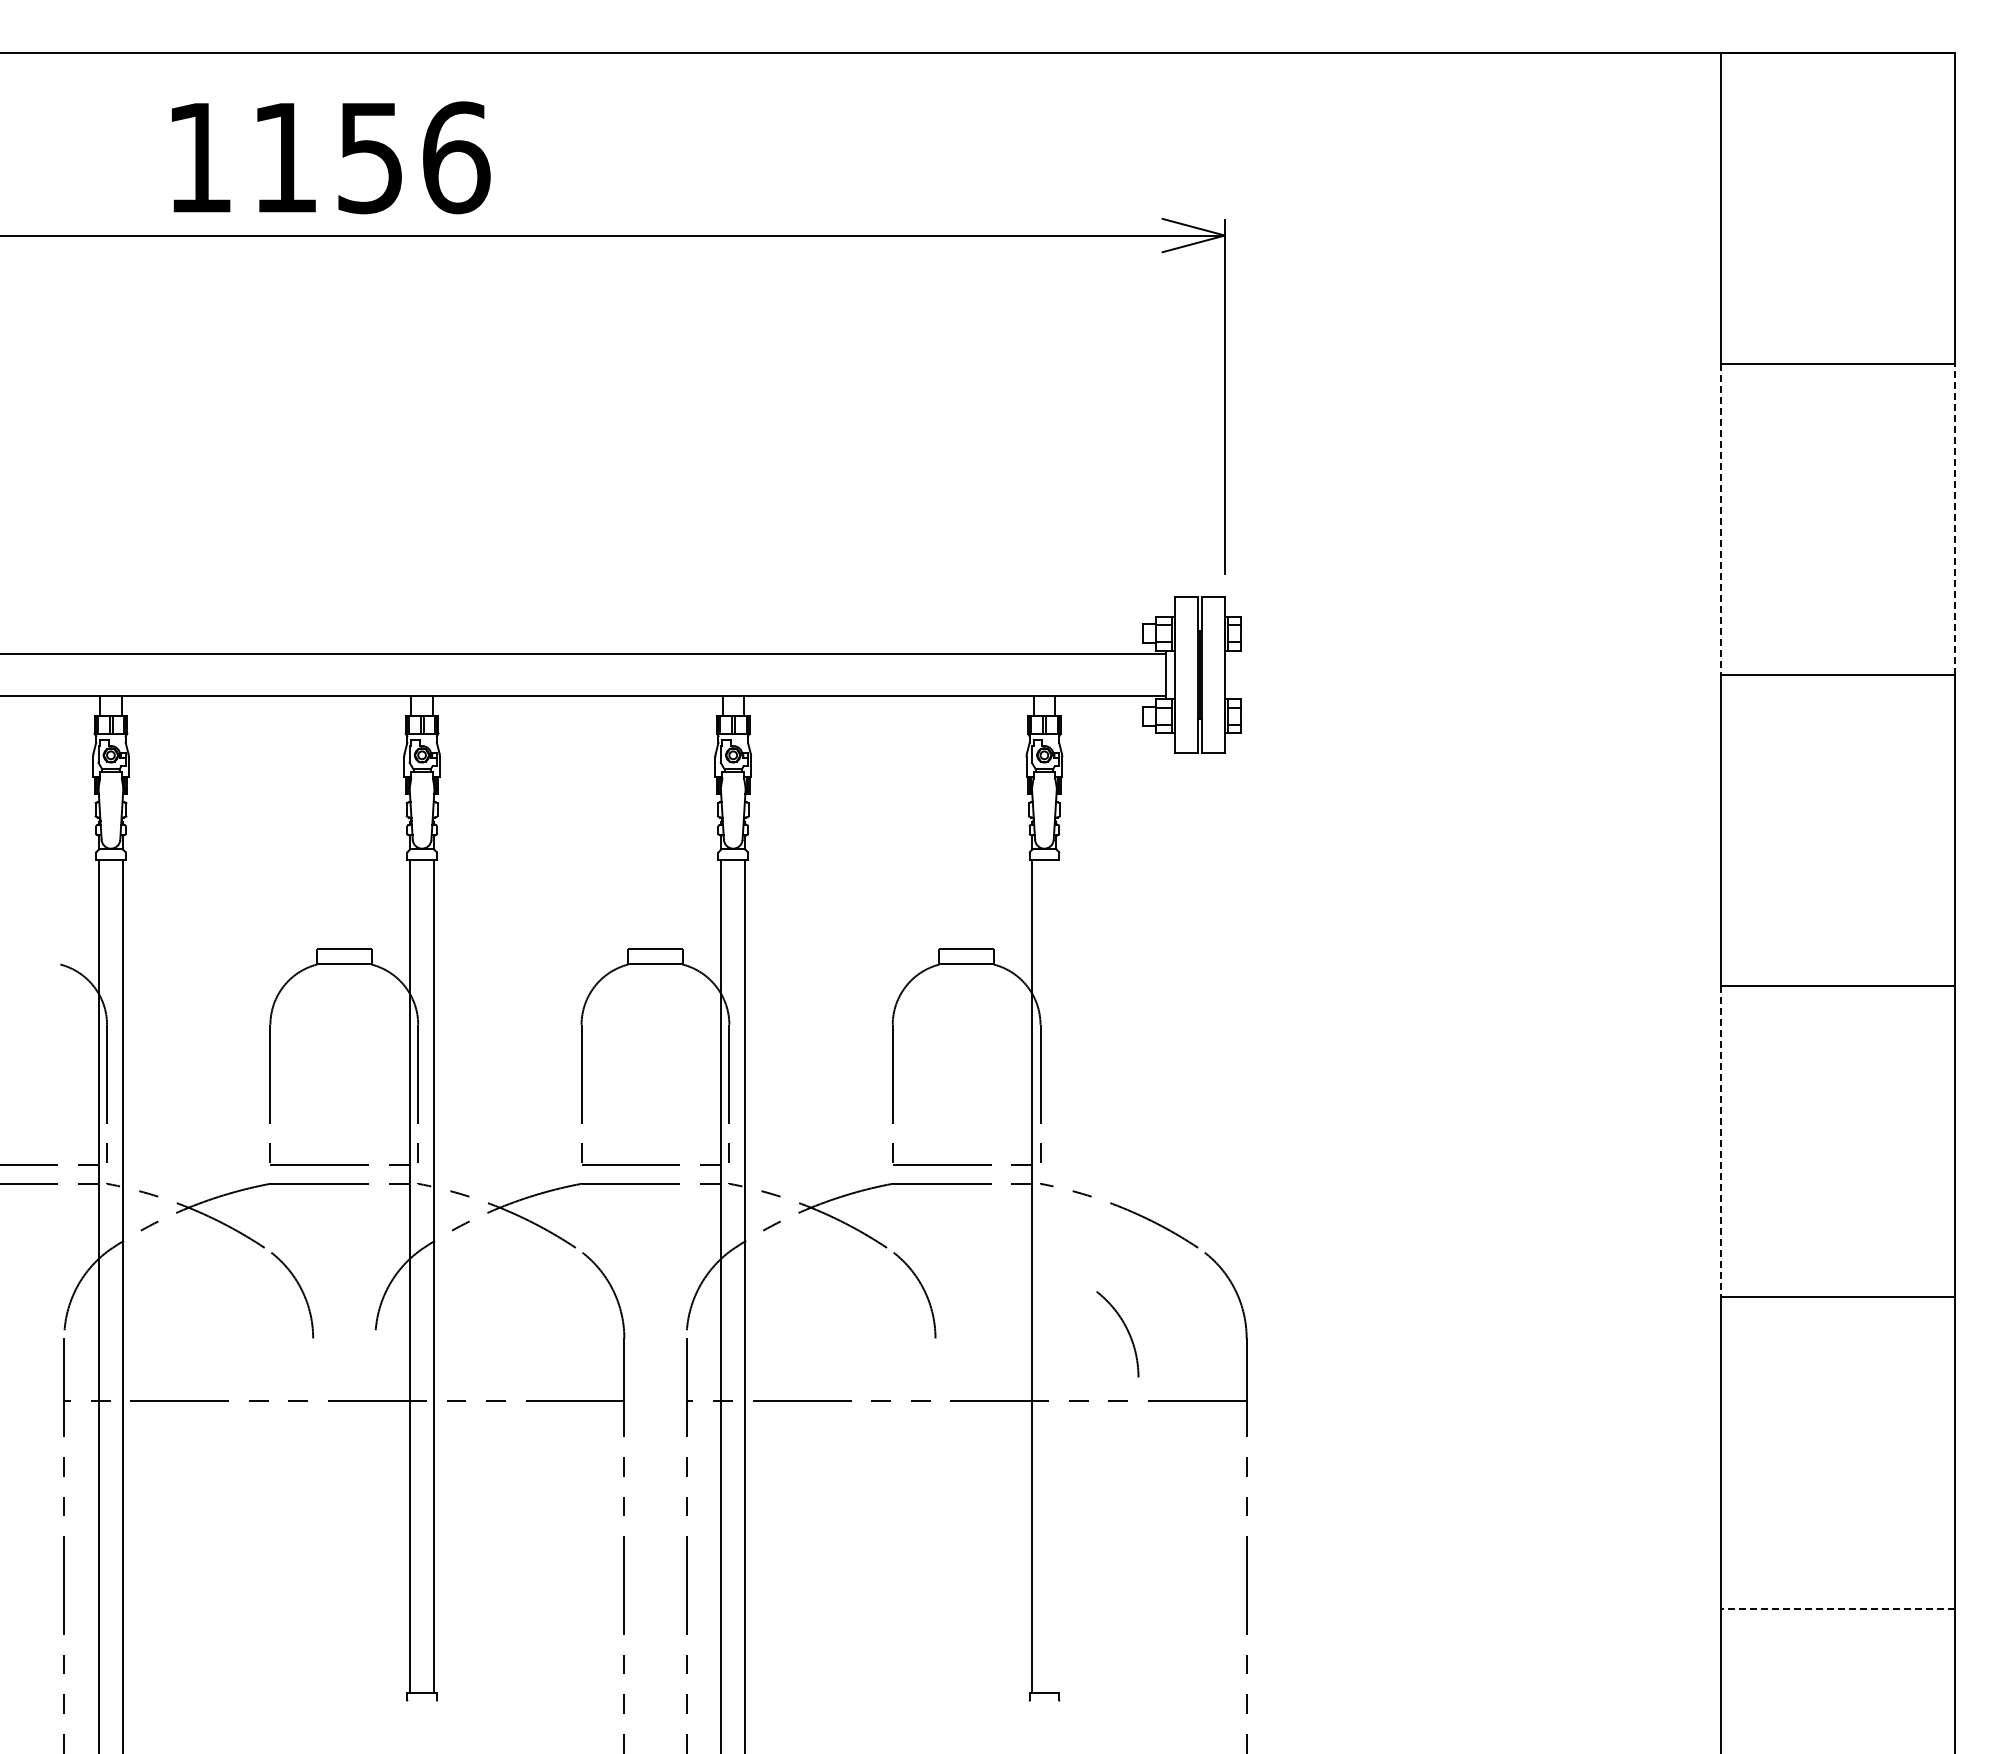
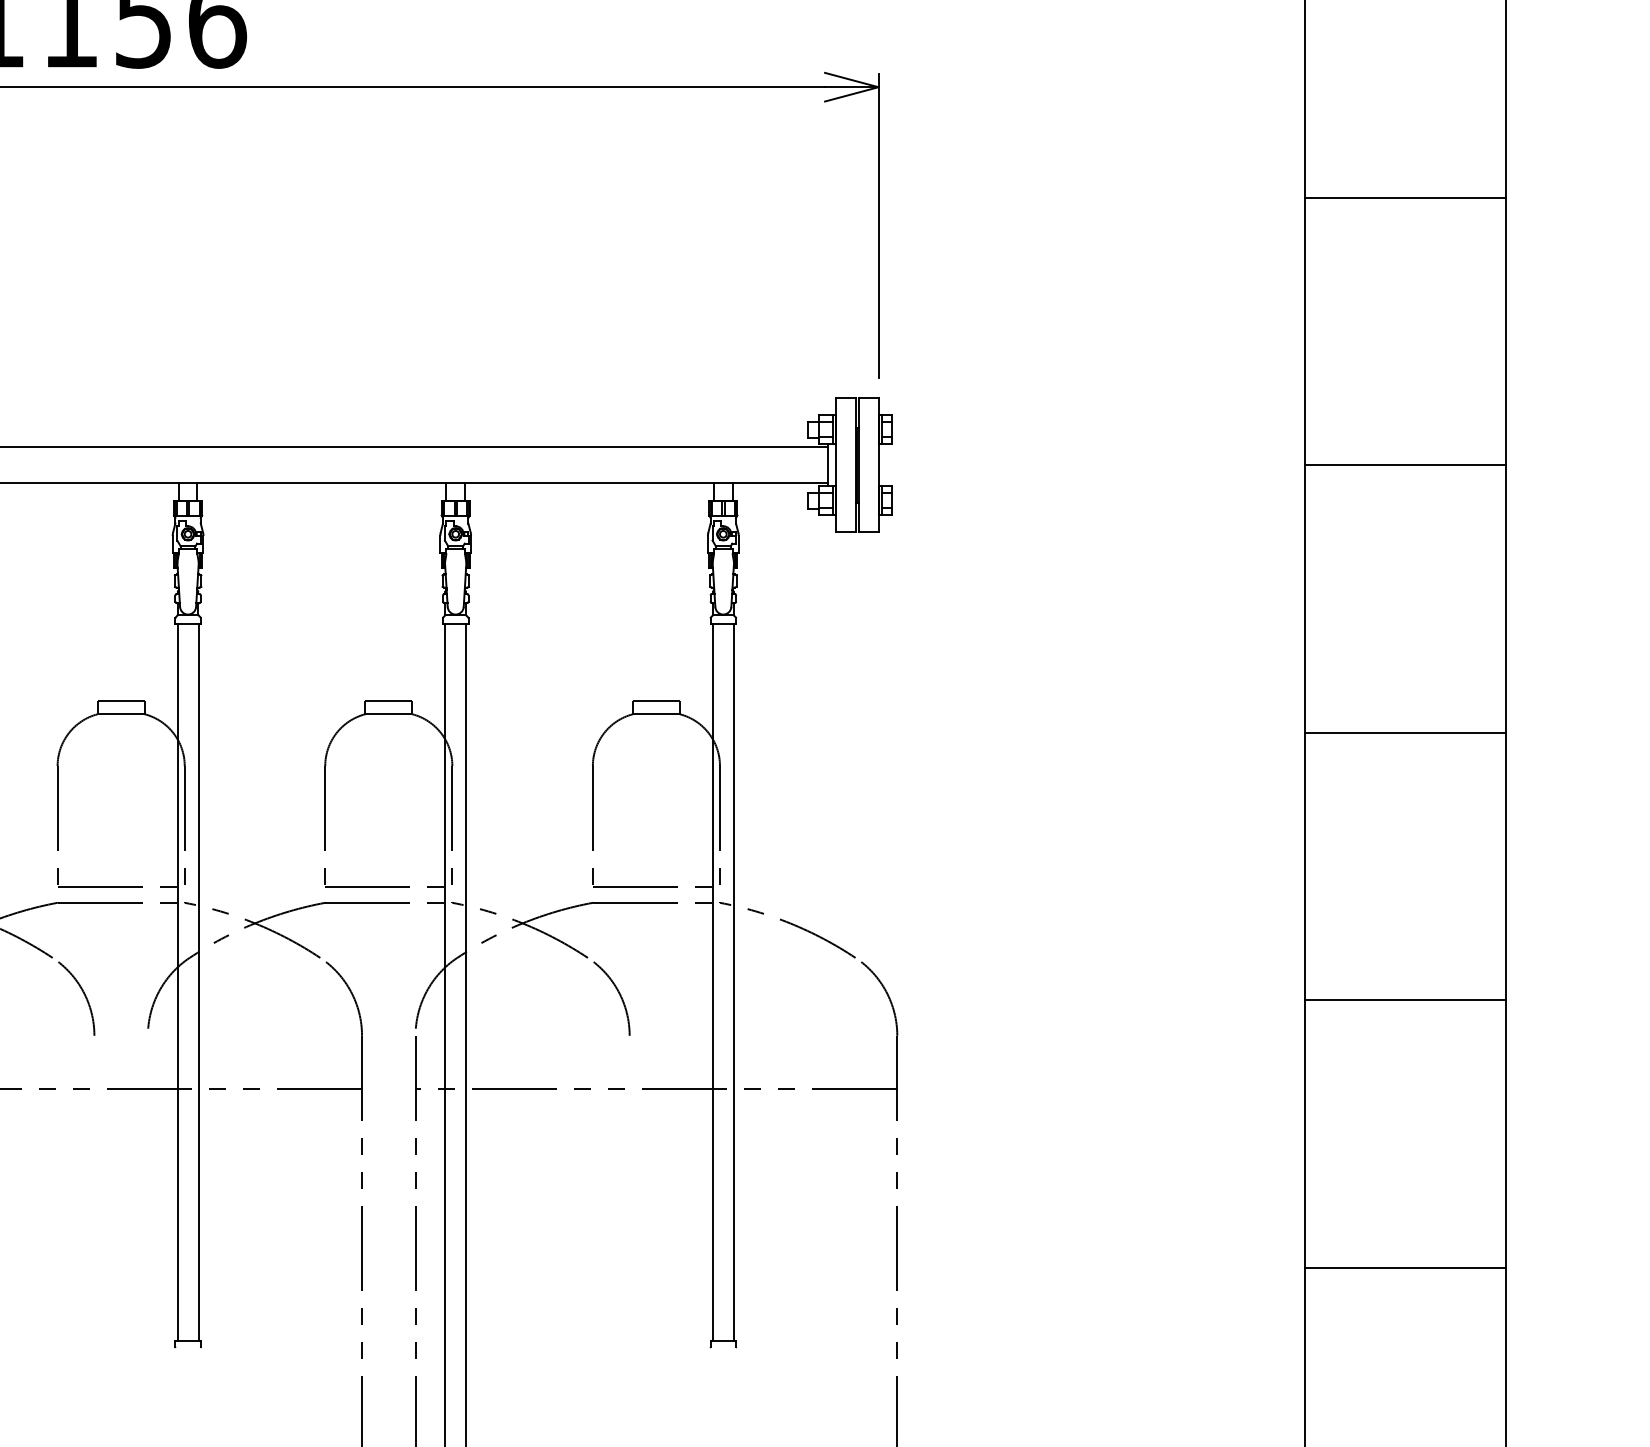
line: (1721, 519) -> (1305, 331), dashed -> solid
line: (1954, 519) -> (1506, 331), dashed -> solid
line: (1721, 1141) -> (1305, 866), dashed -> solid
line: (1056, 1276) -> (733, 982), added
arc: (1126, 1330) -> (793, 1028), removed
line: (1837, 1608) -> (1405, 1268), dashed -> solid

